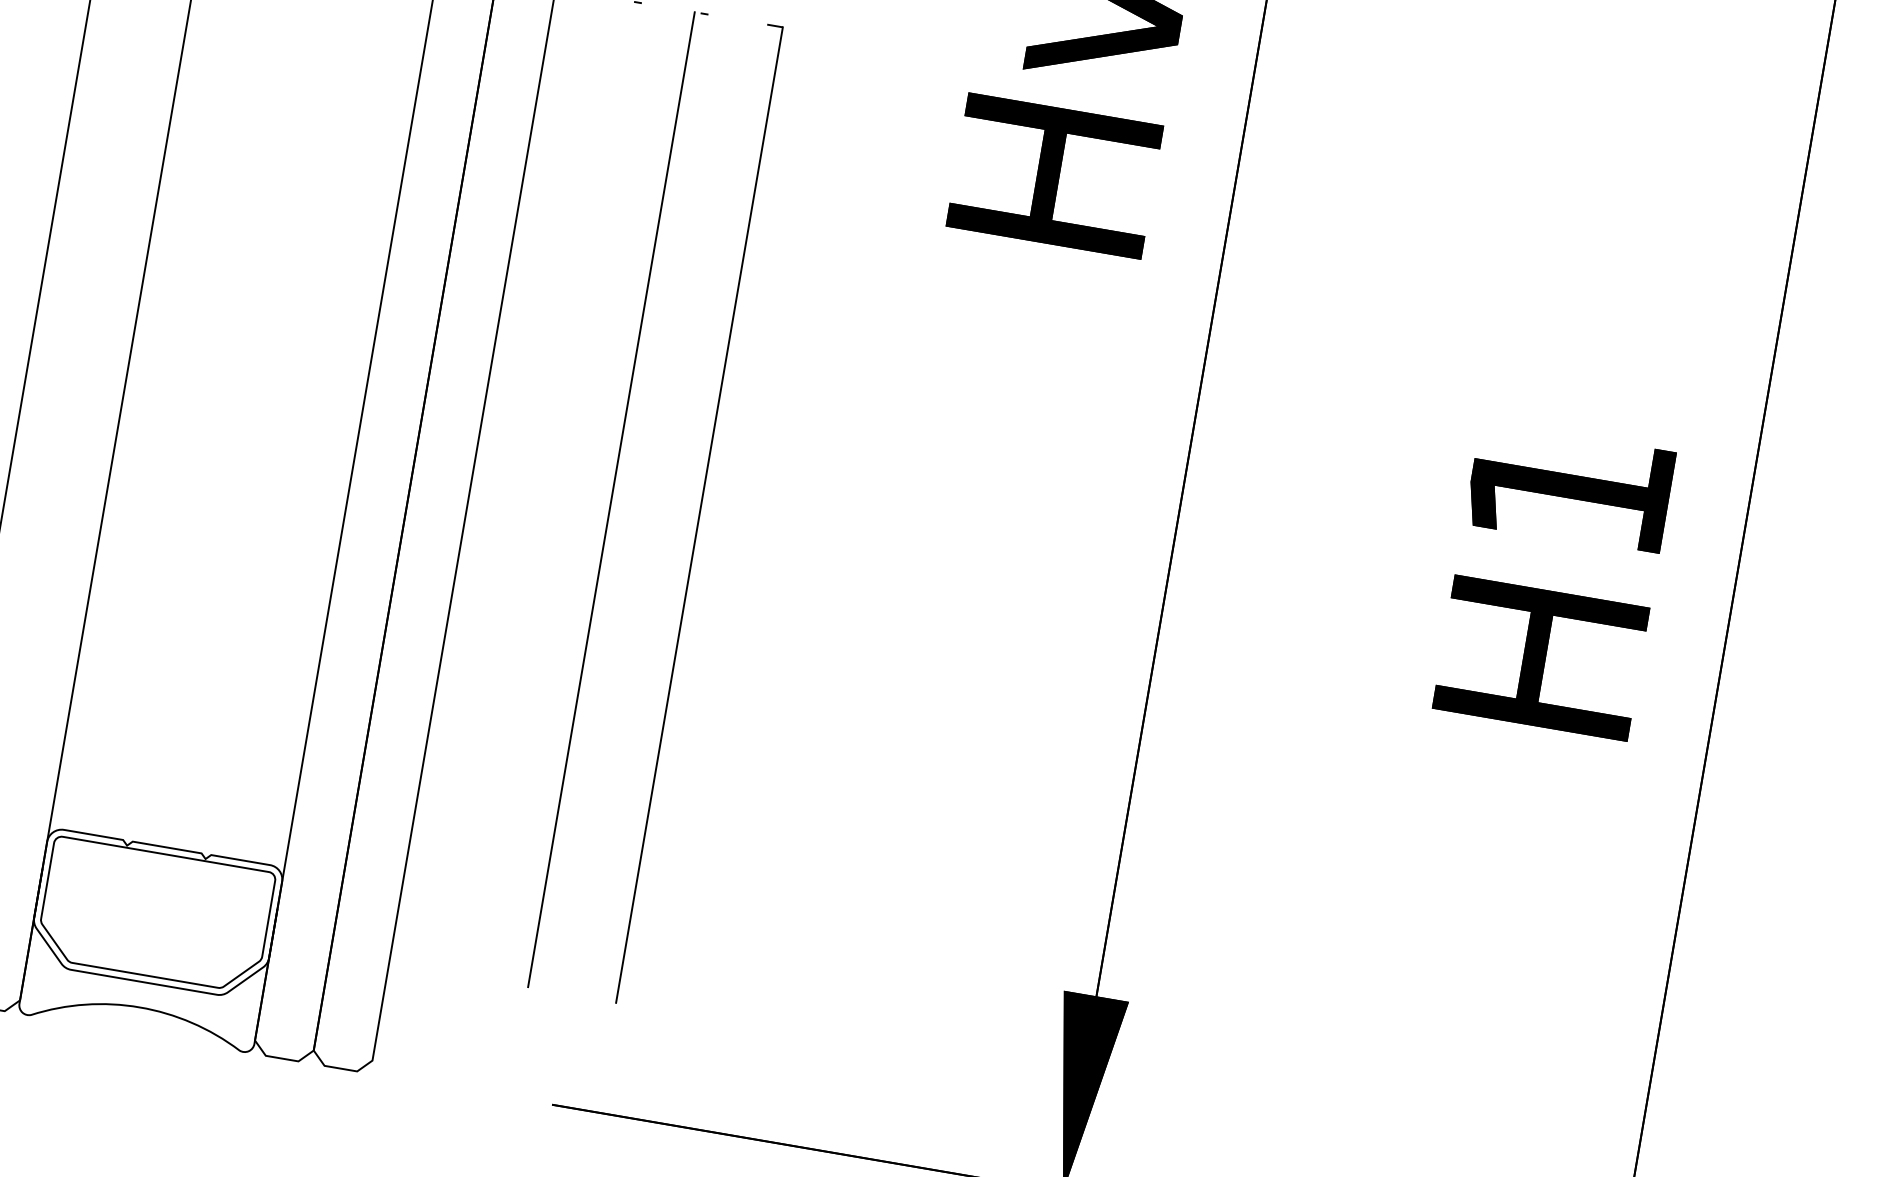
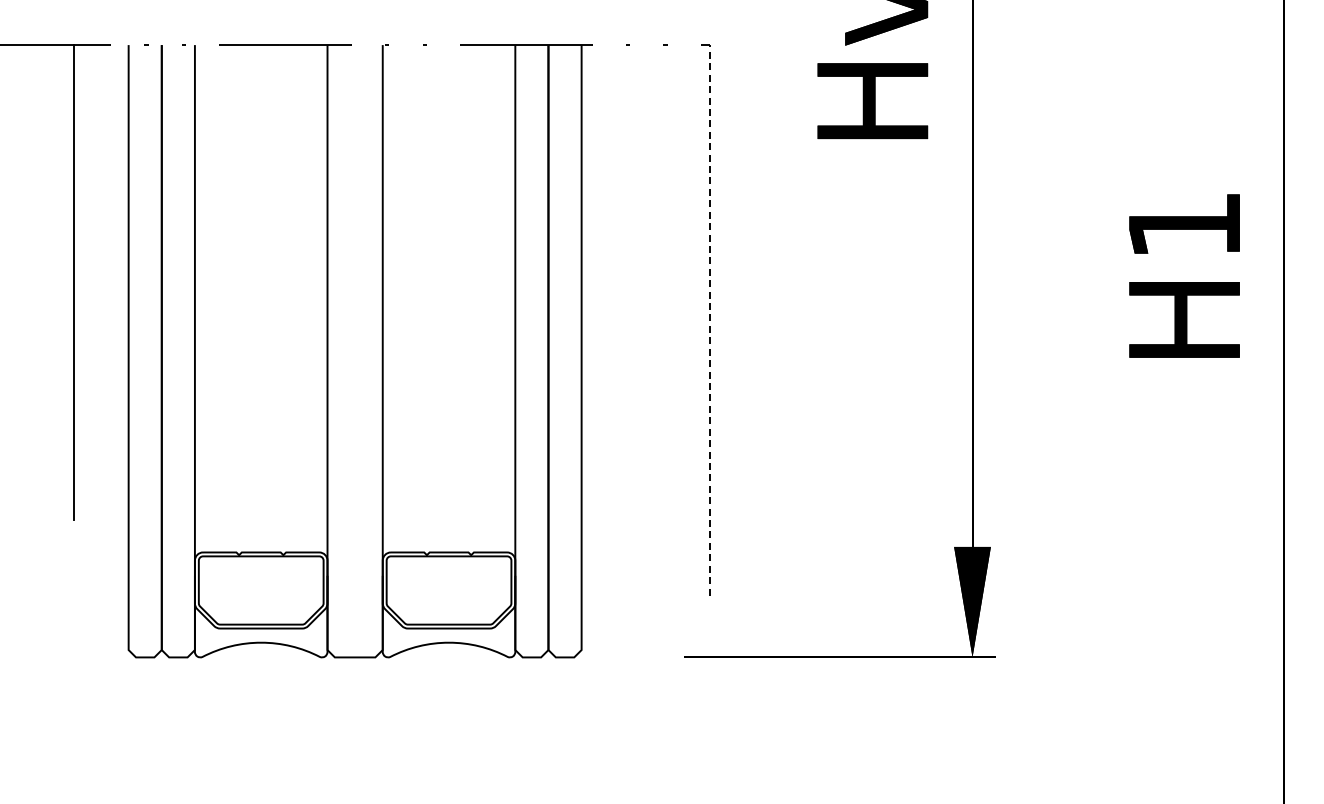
line: (612, 500) -> (660, 320), removed
line: (699, 513) -> (709, 319), solid -> dashed

